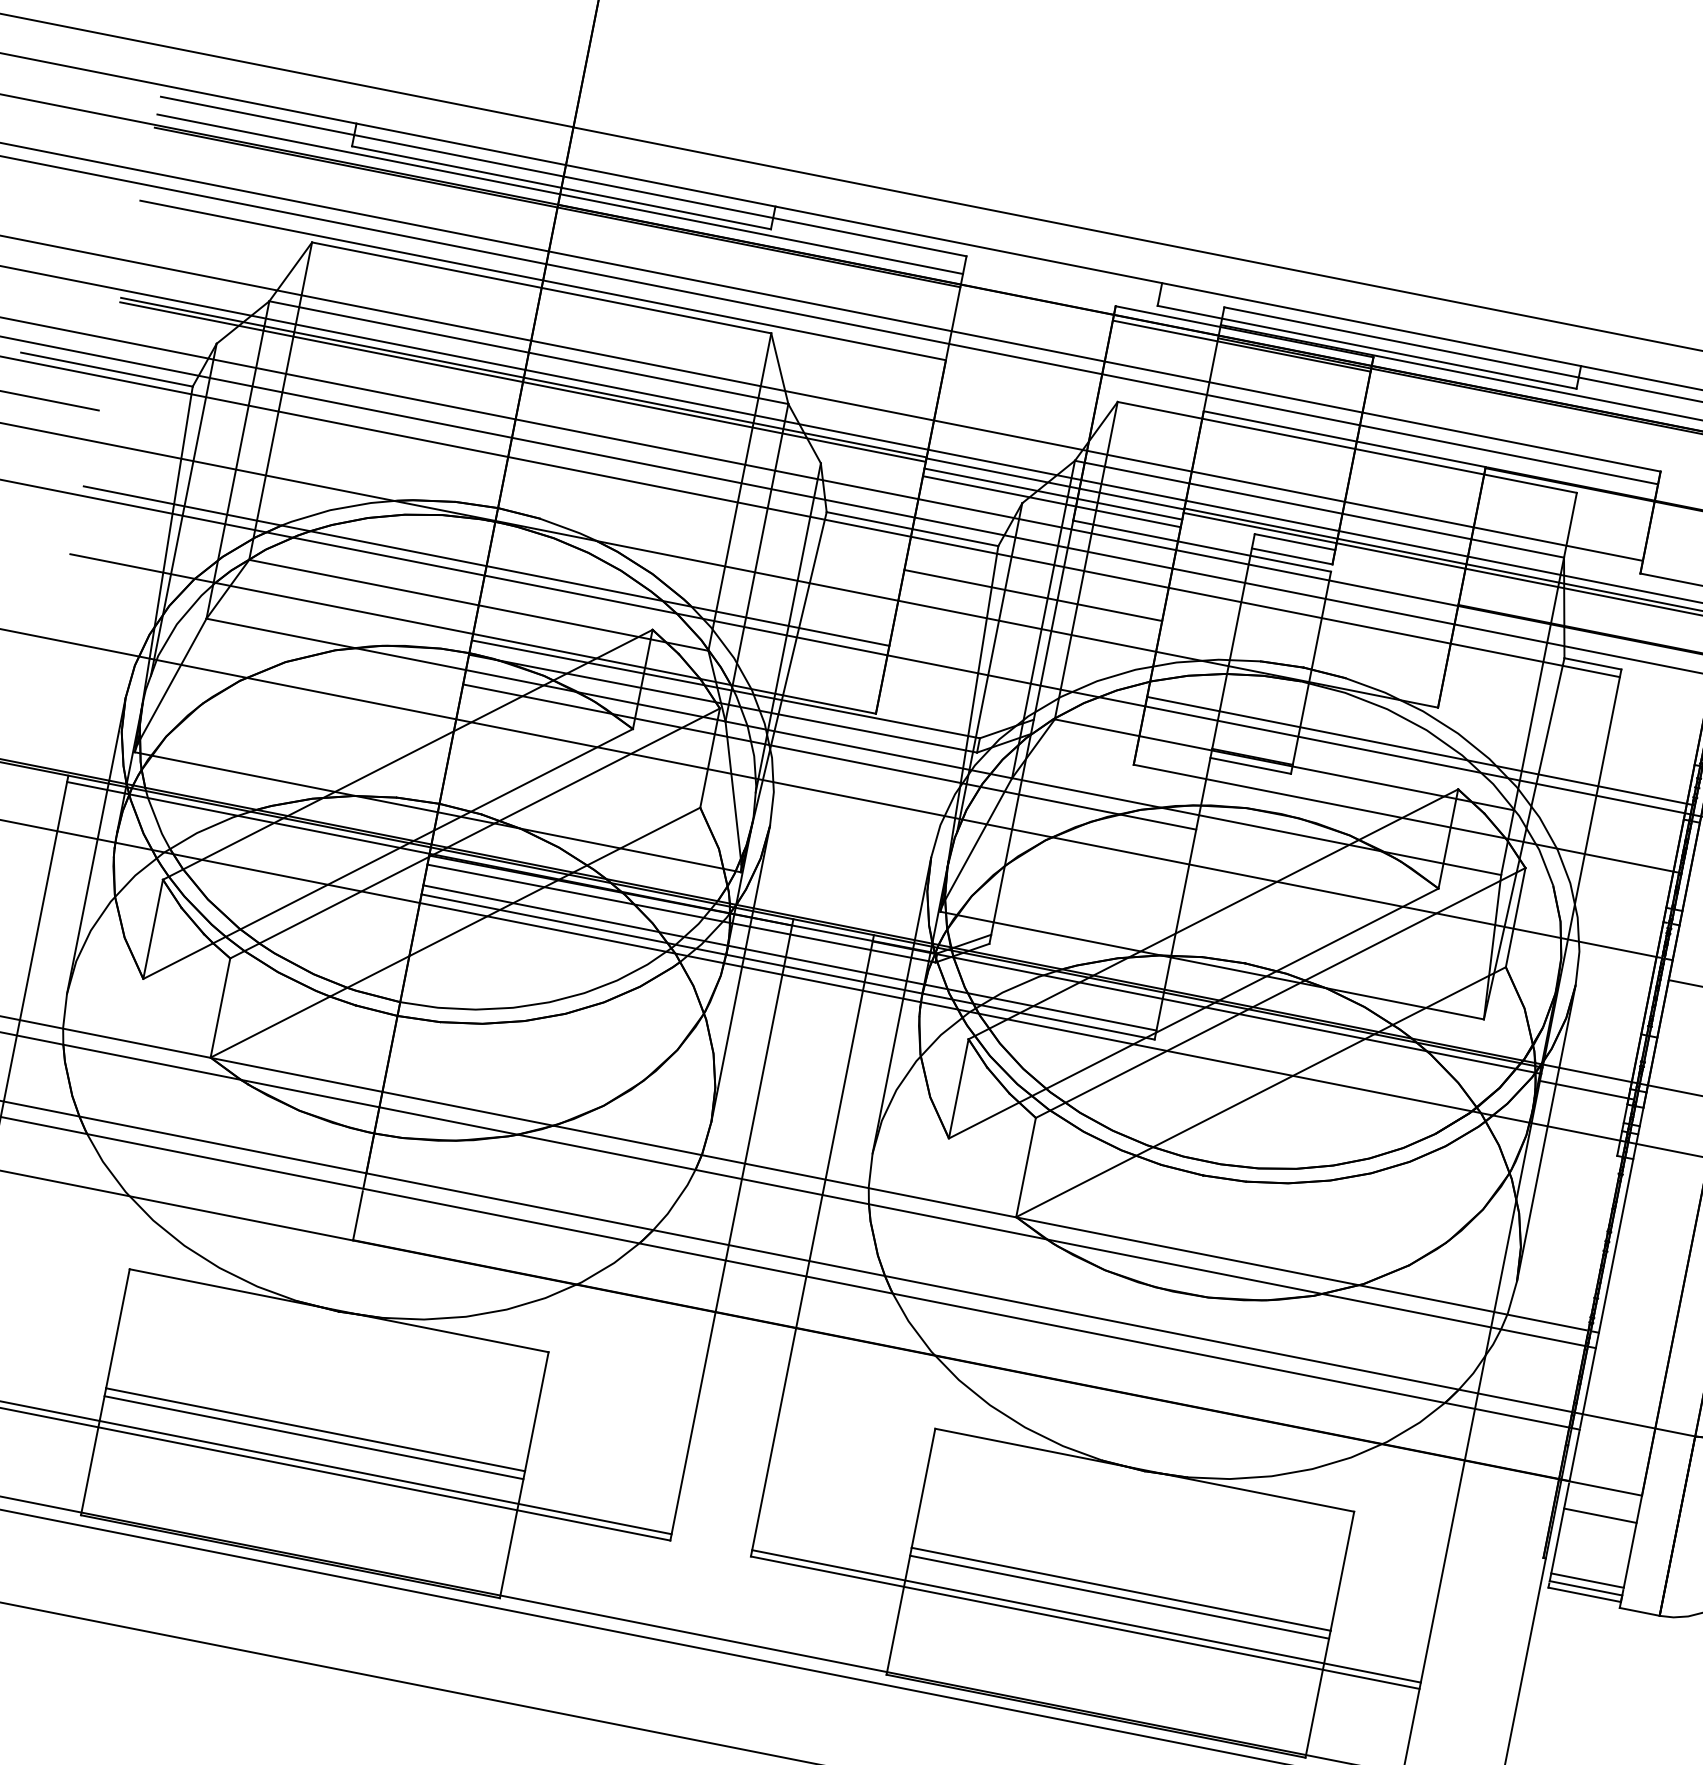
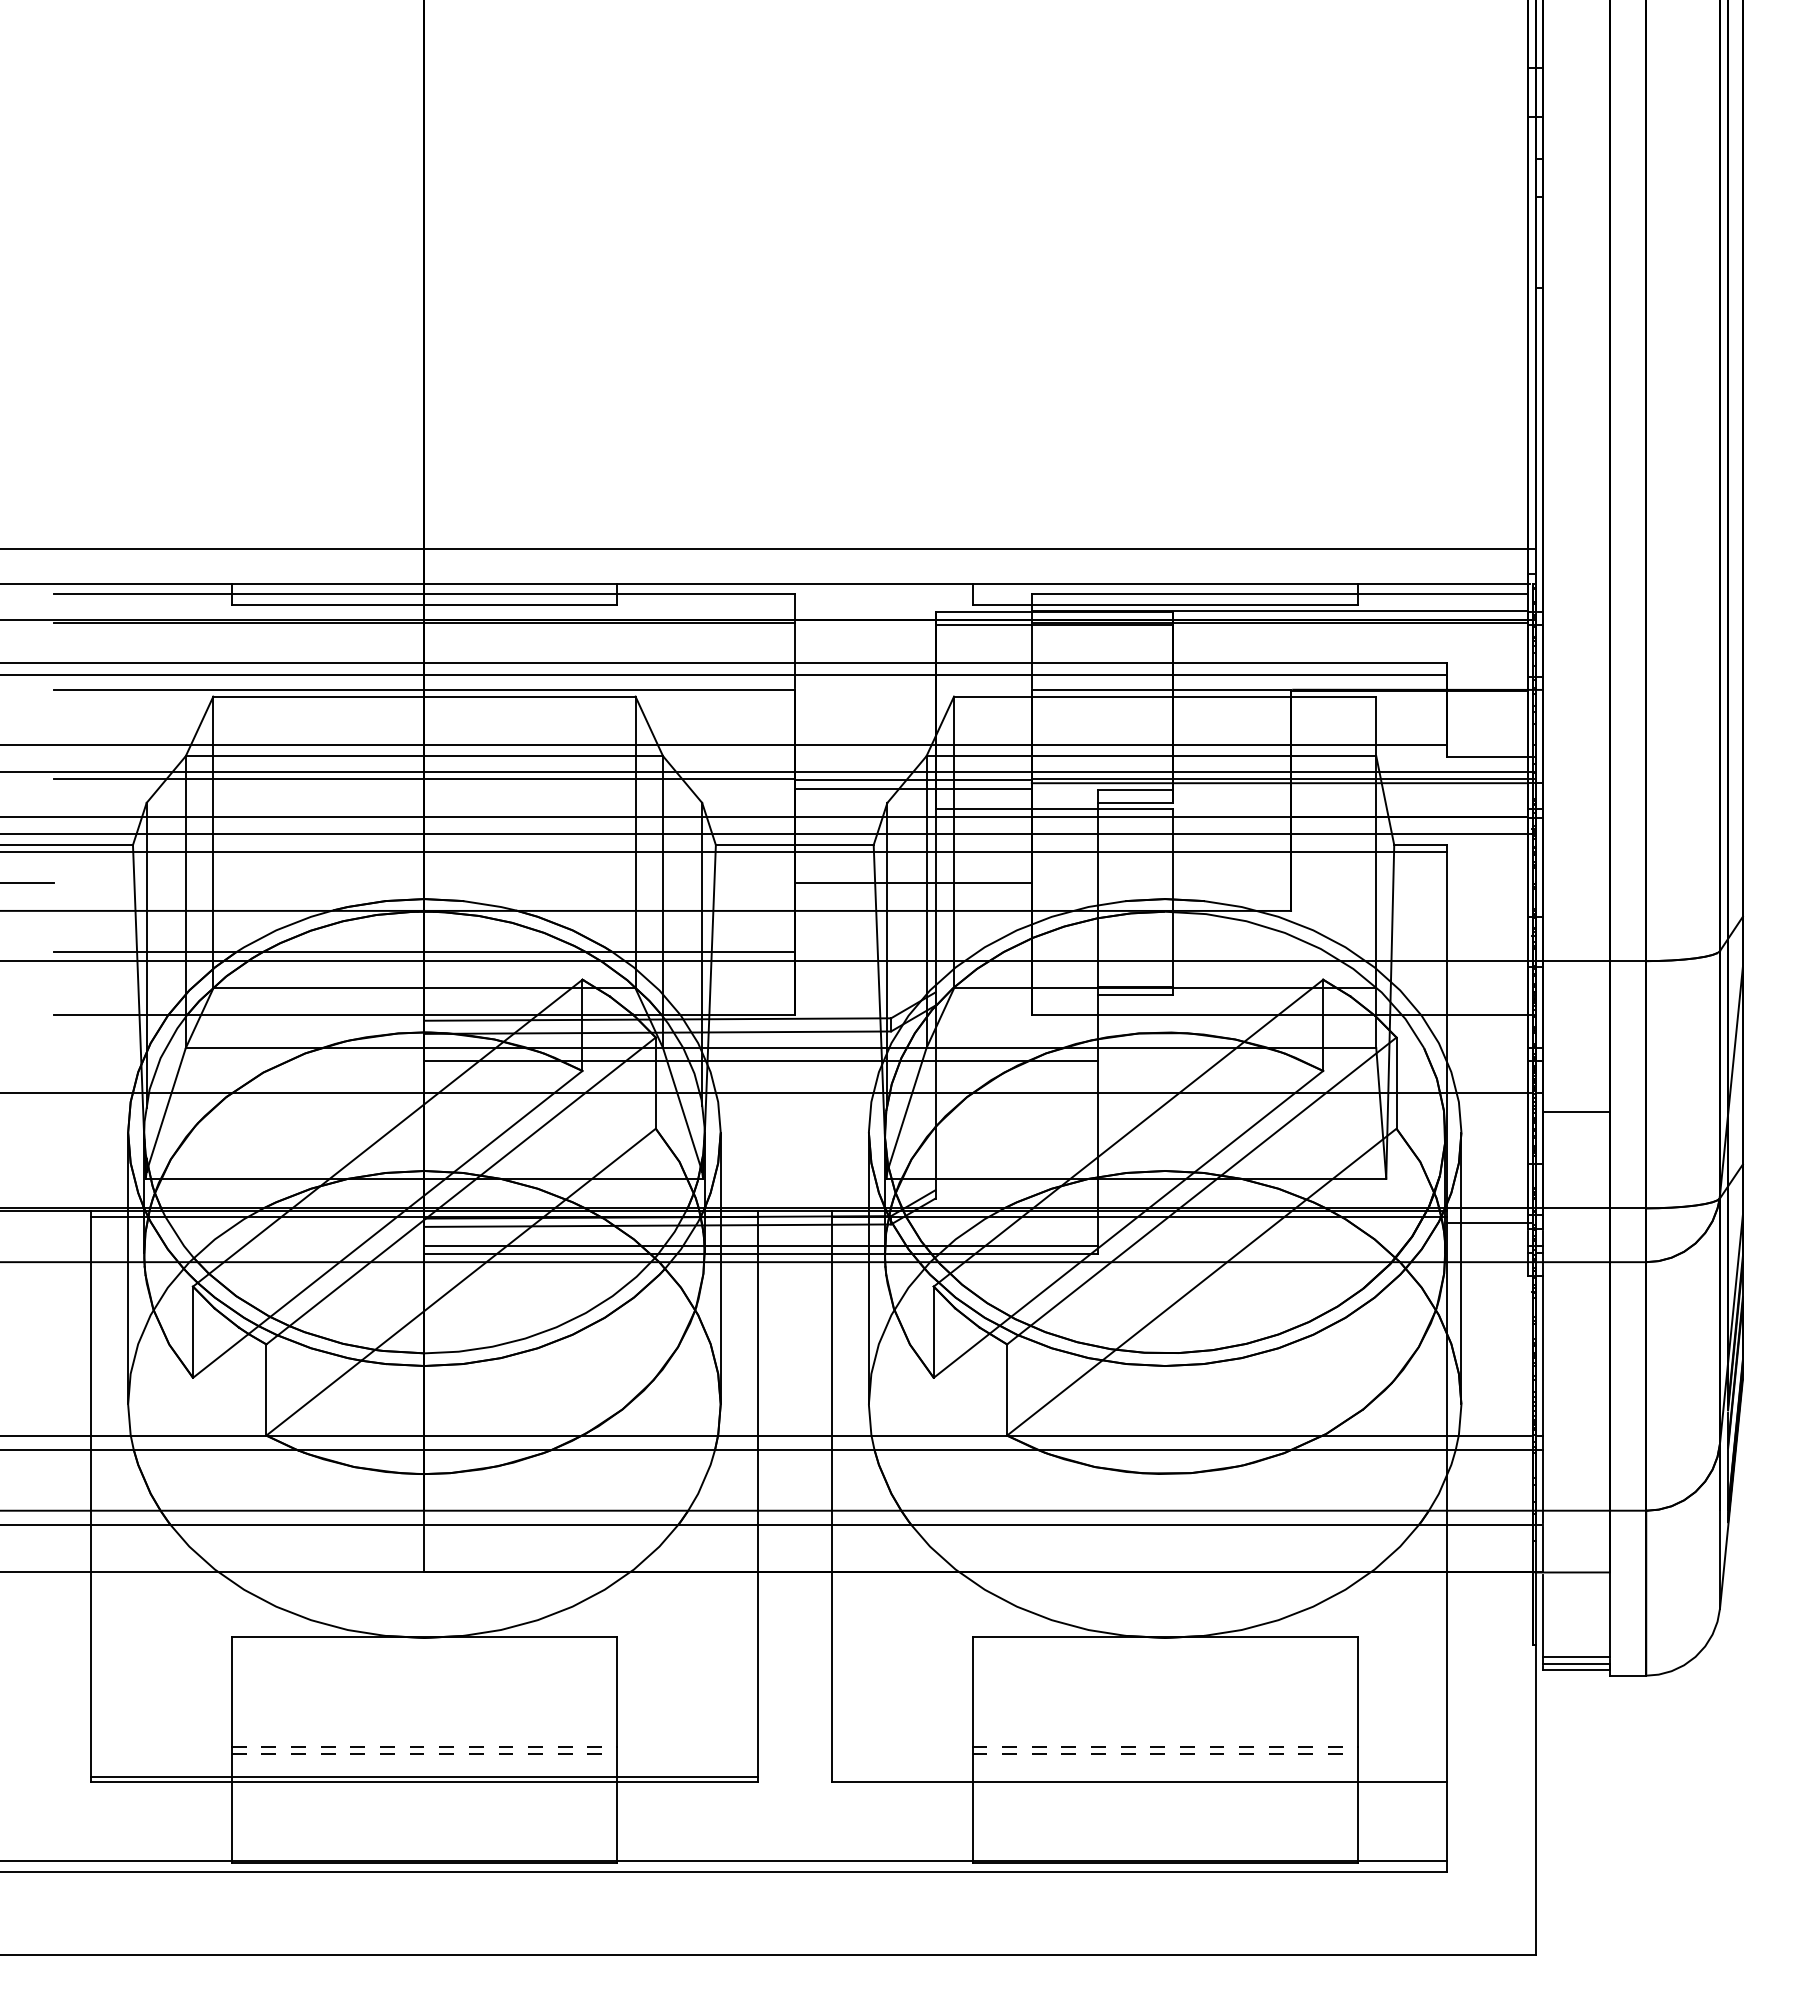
line: (560, 194) -> (424, 610), removed
line: (523, 382) -> (424, 783), removed
line: (1050, 501) -> (912, 796), removed
line: (1420, 751) -> (1283, 952), removed
line: (315, 1429) -> (424, 1746), solid -> dashed
line: (314, 1437) -> (424, 1753), solid -> dashed
line: (1599, 1515) -> (1575, 1597), removed
line: (1121, 1589) -> (1165, 1746), solid -> dashed
line: (1120, 1596) -> (1165, 1753), solid -> dashed
line: (1085, 1616) -> (1138, 1776), removed

